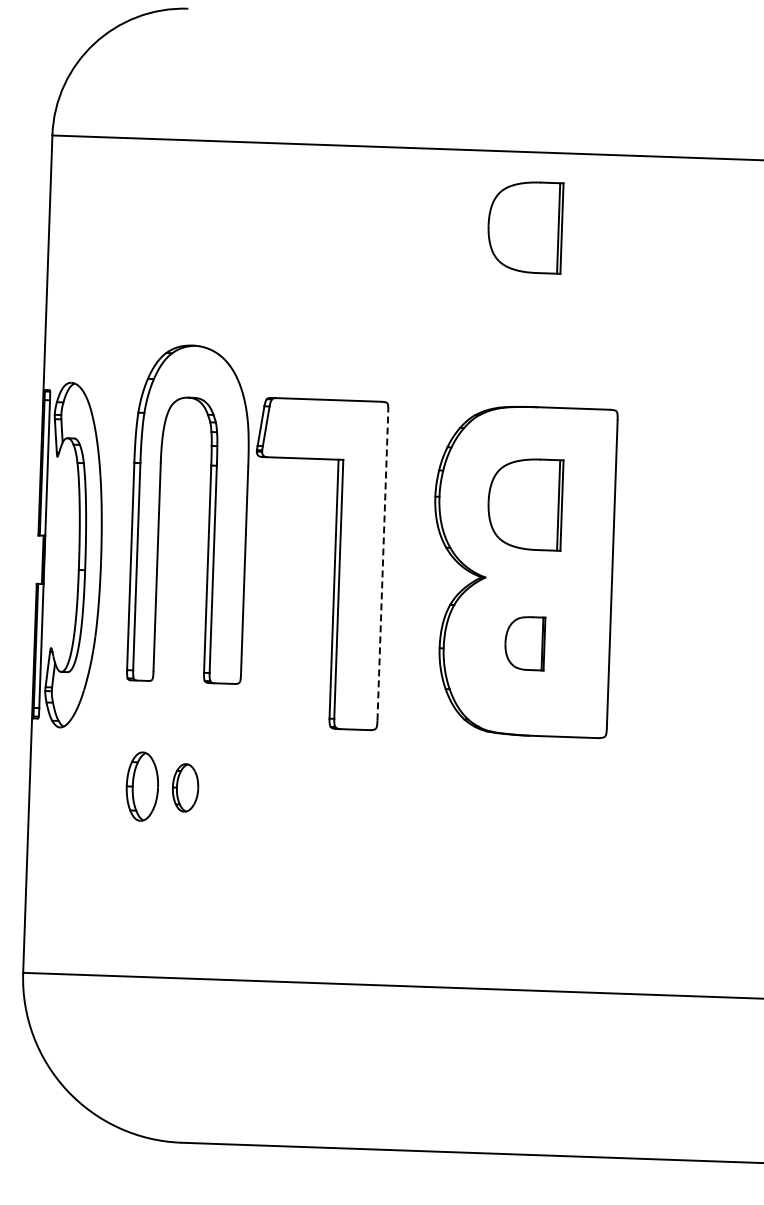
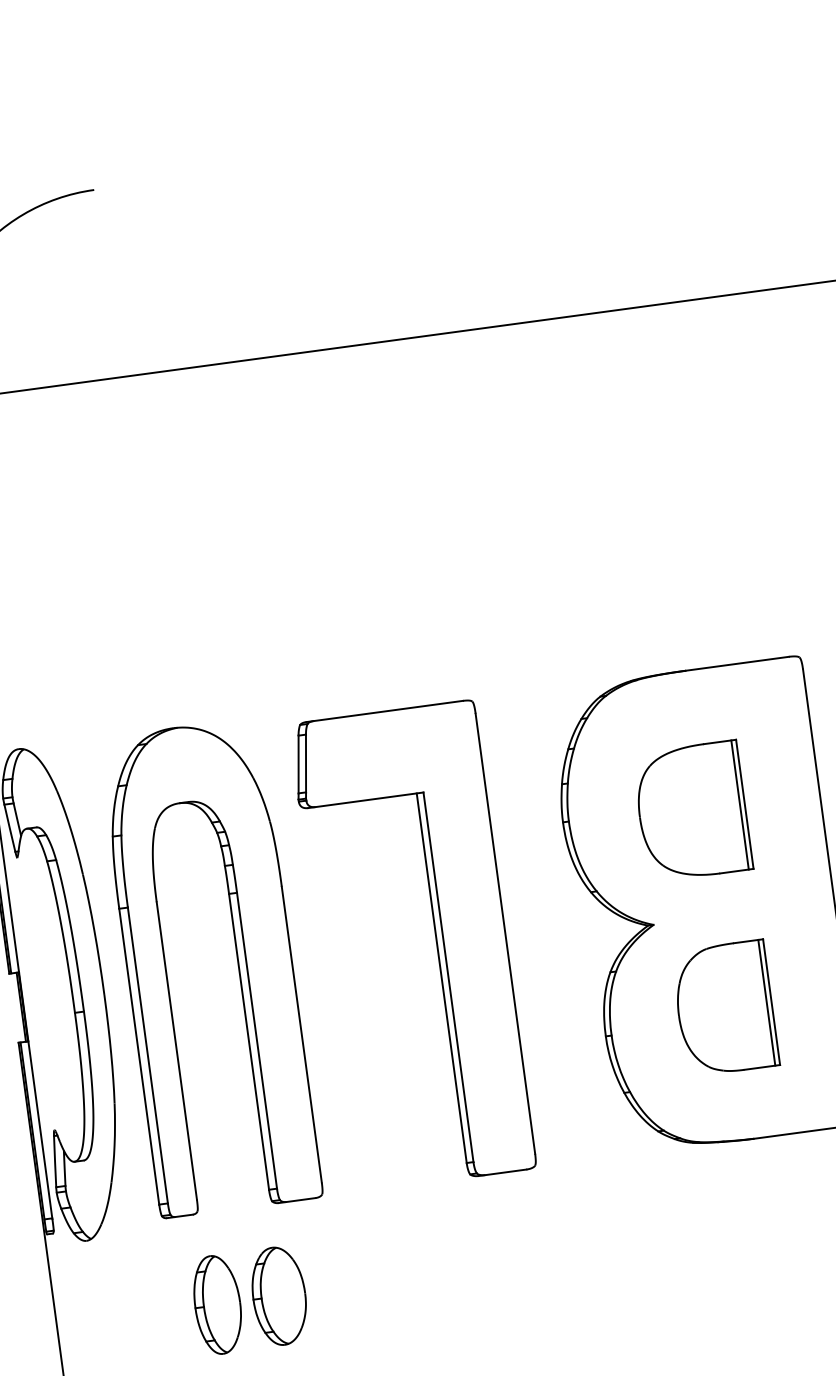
part: (525, 227) -> (625, 418), removed
part: (208, 514) -> (236, 964), moved
line: (382, 565) -> (504, 932), dashed -> solid
part: (525, 643) -> (726, 1008), size x1.67
part: (185, 787) -> (279, 1295), size x1.43

